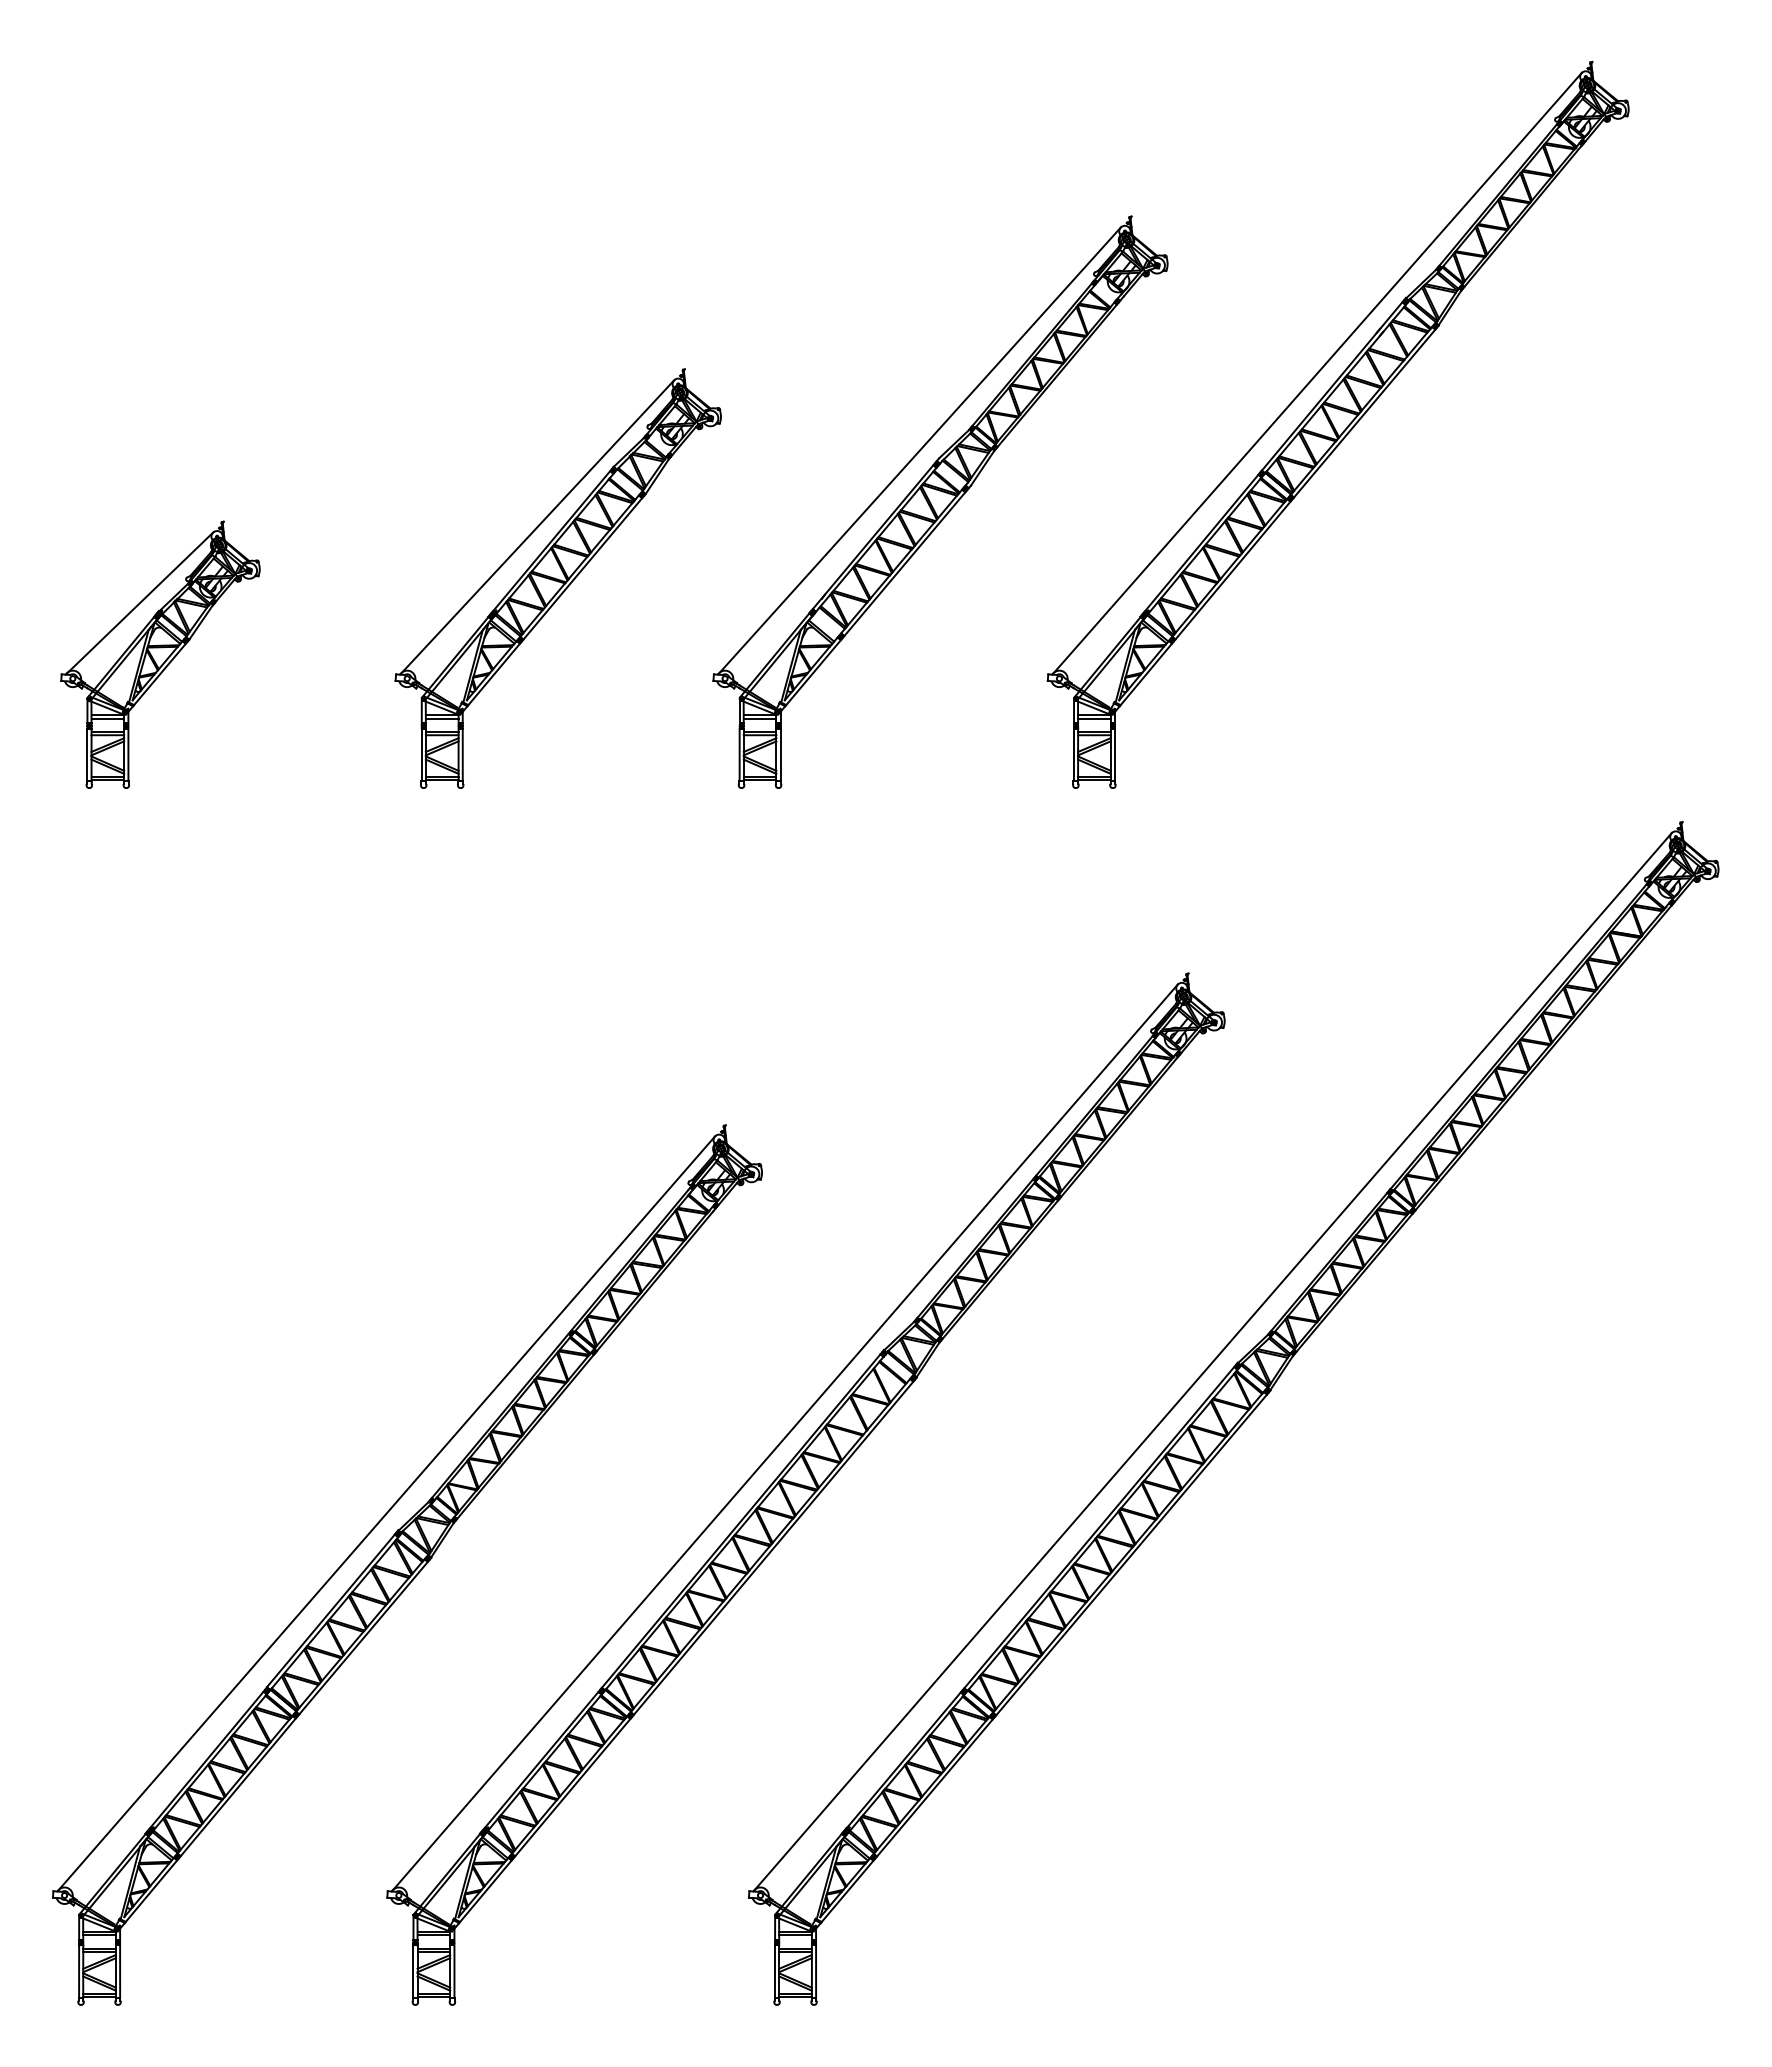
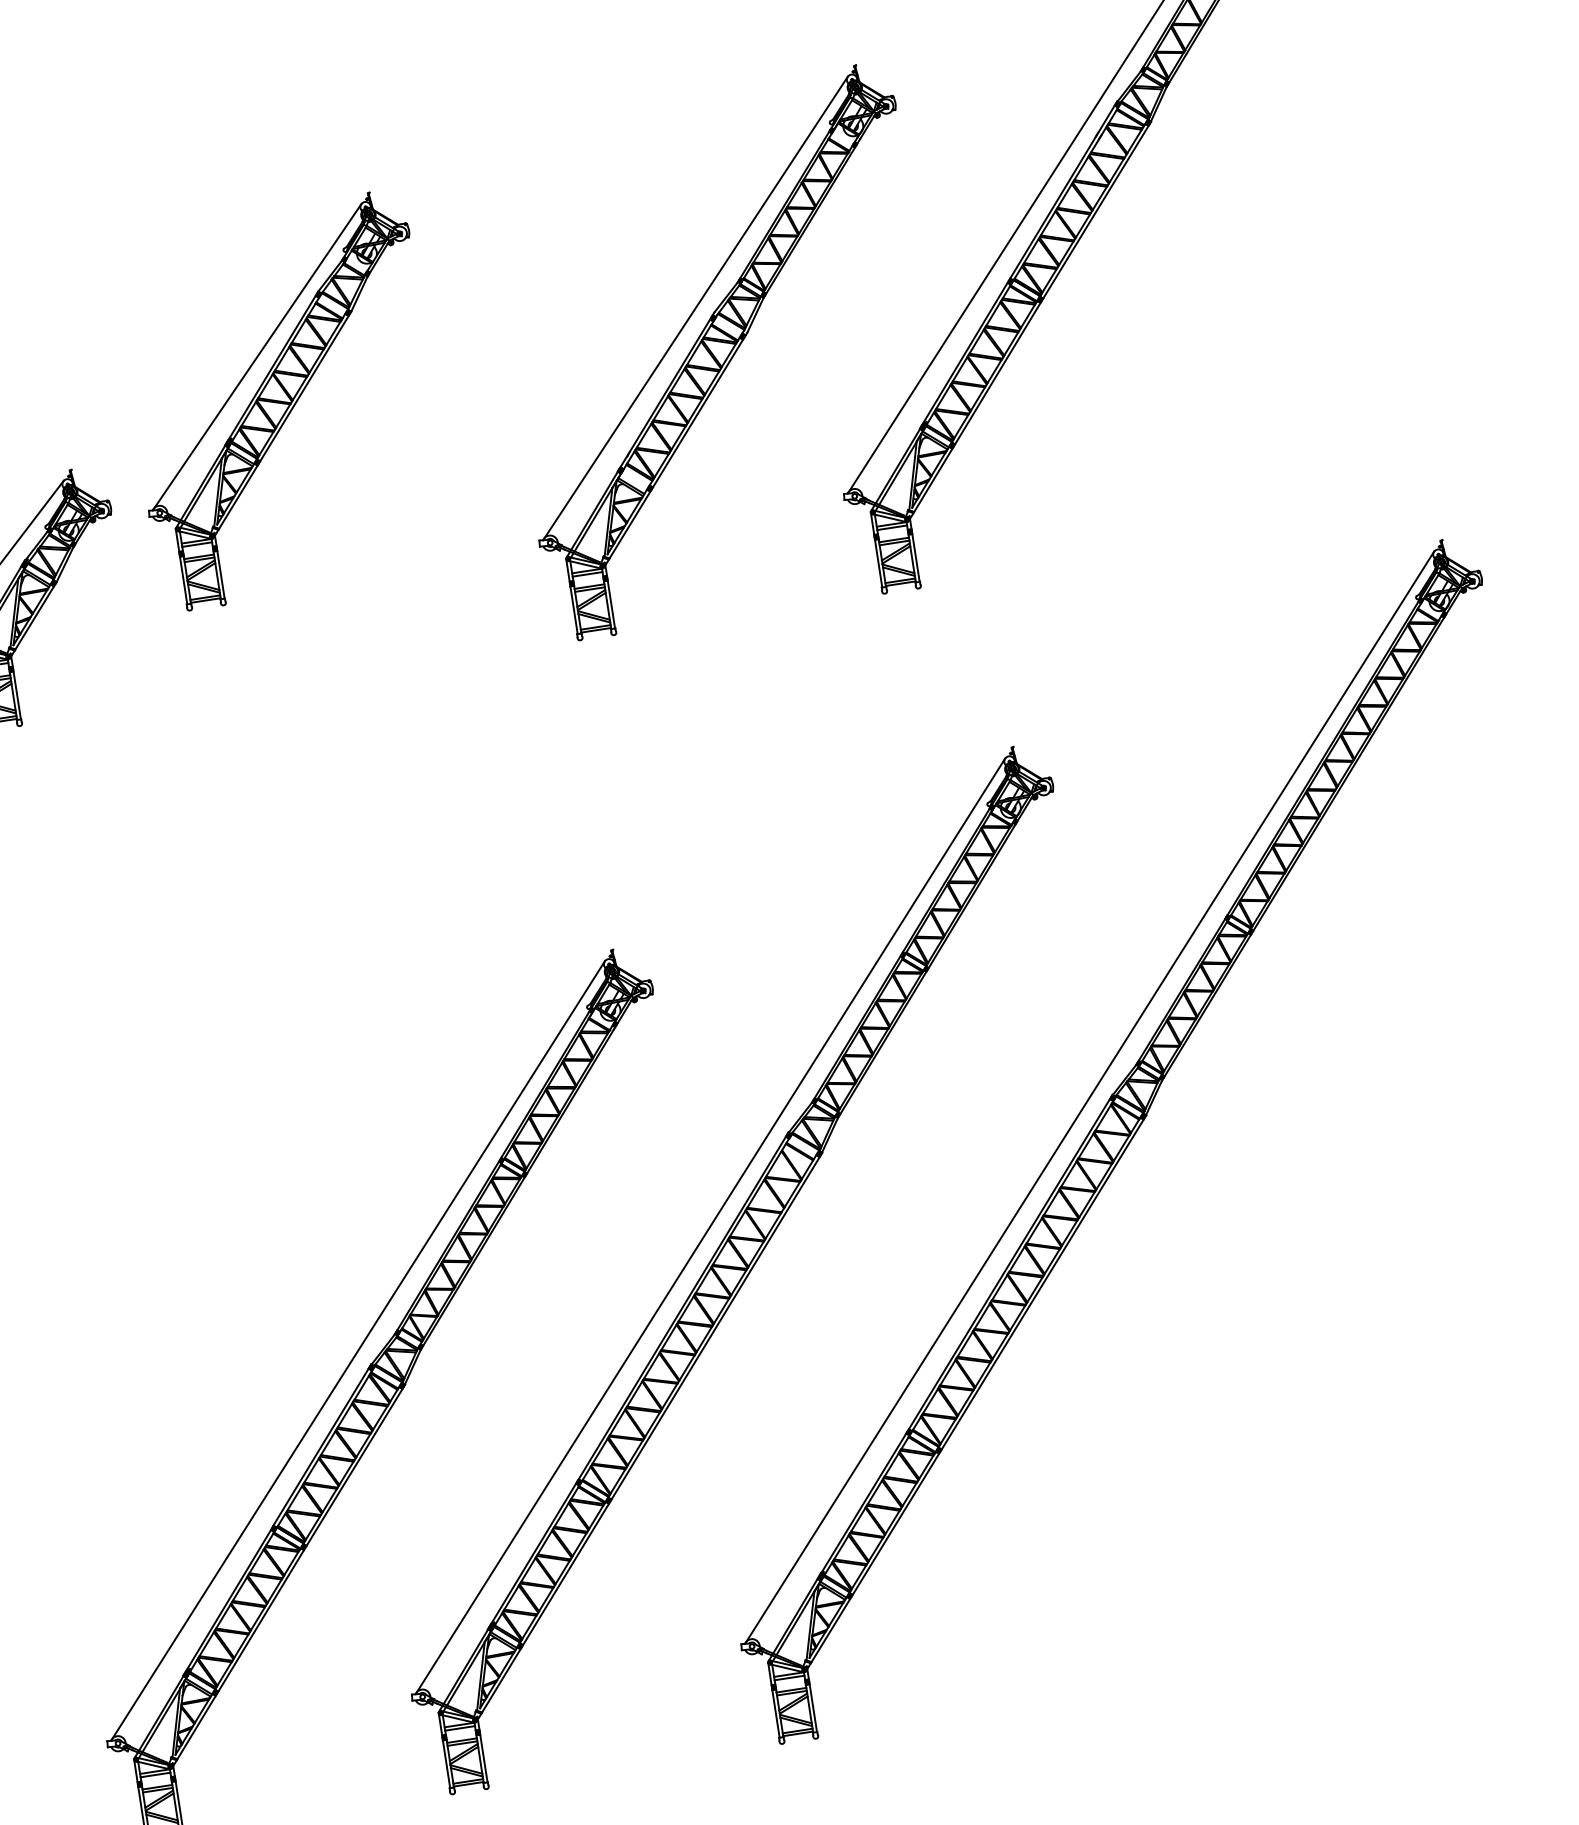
part: (557, 578) -> (282, 400), moved

